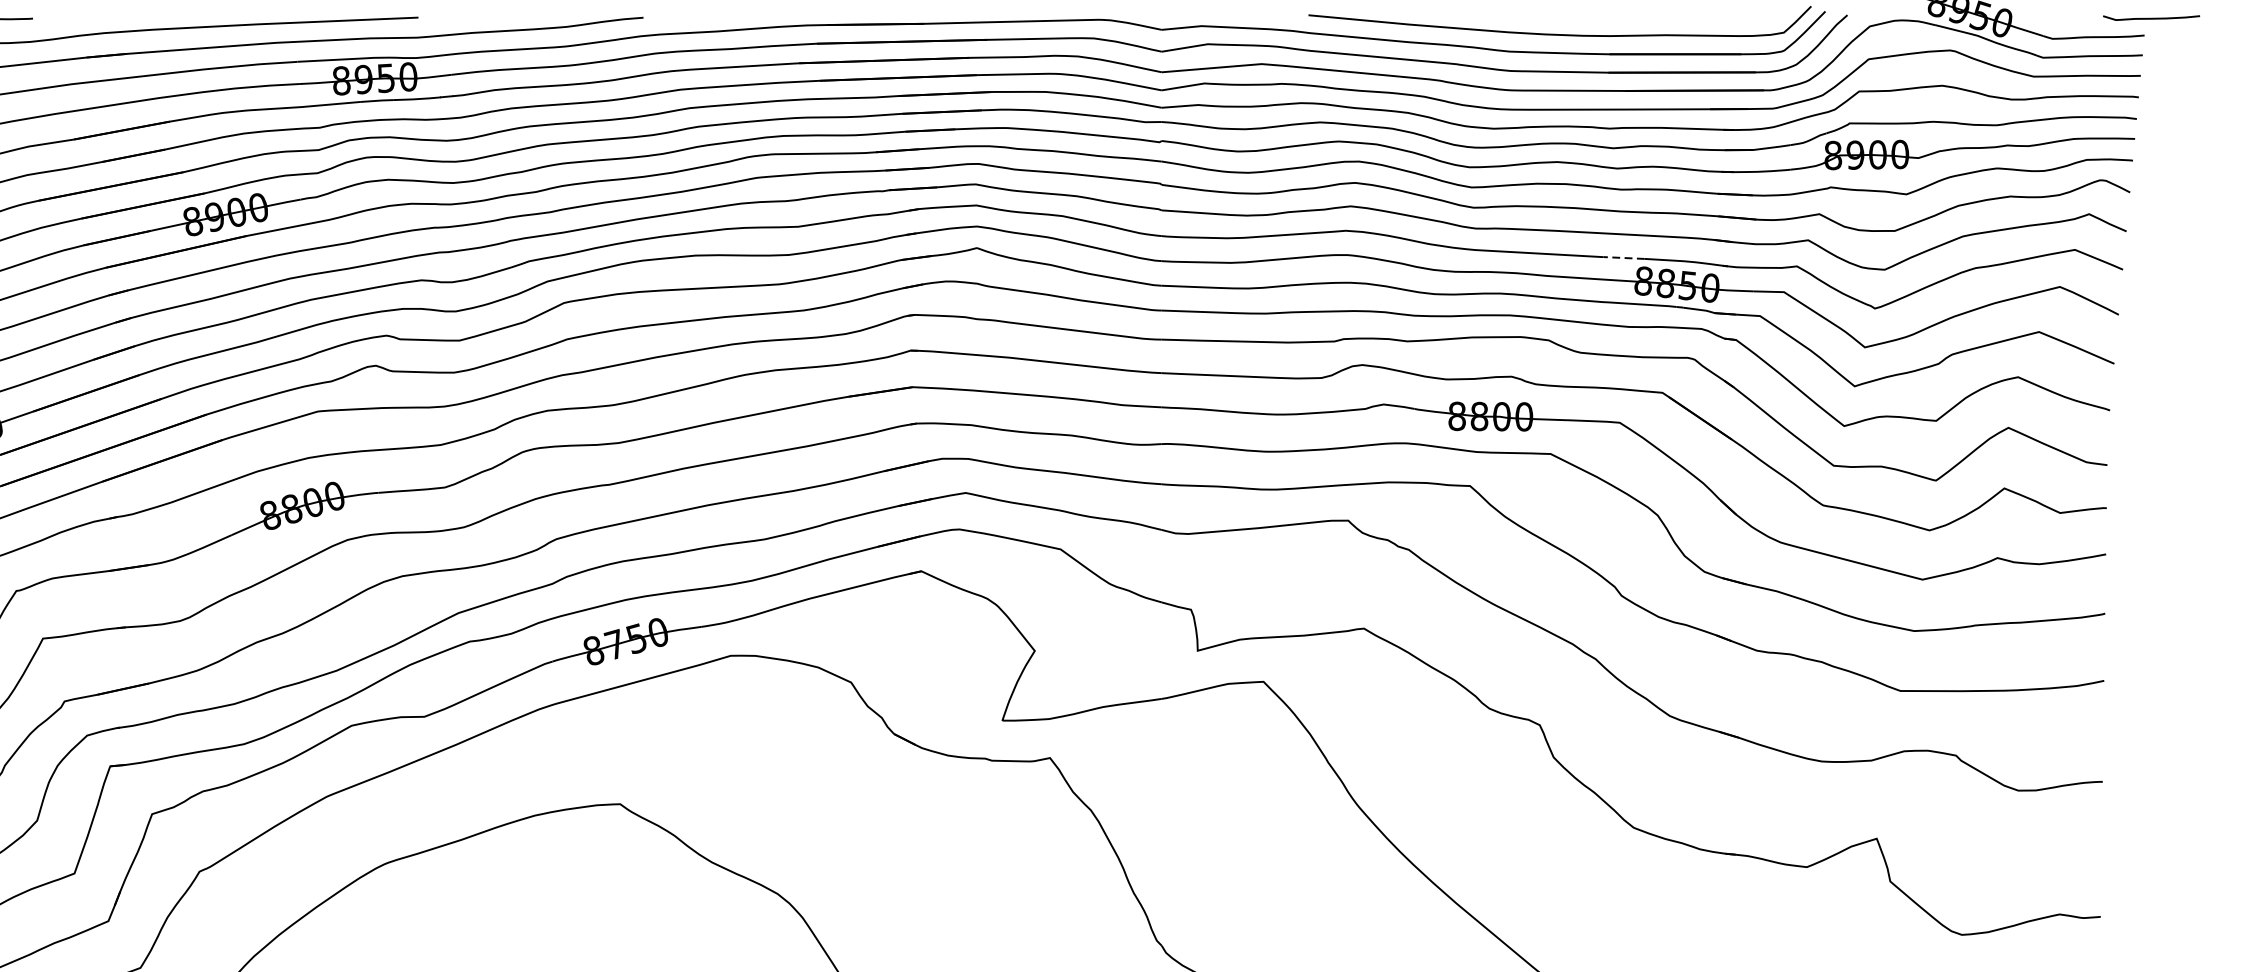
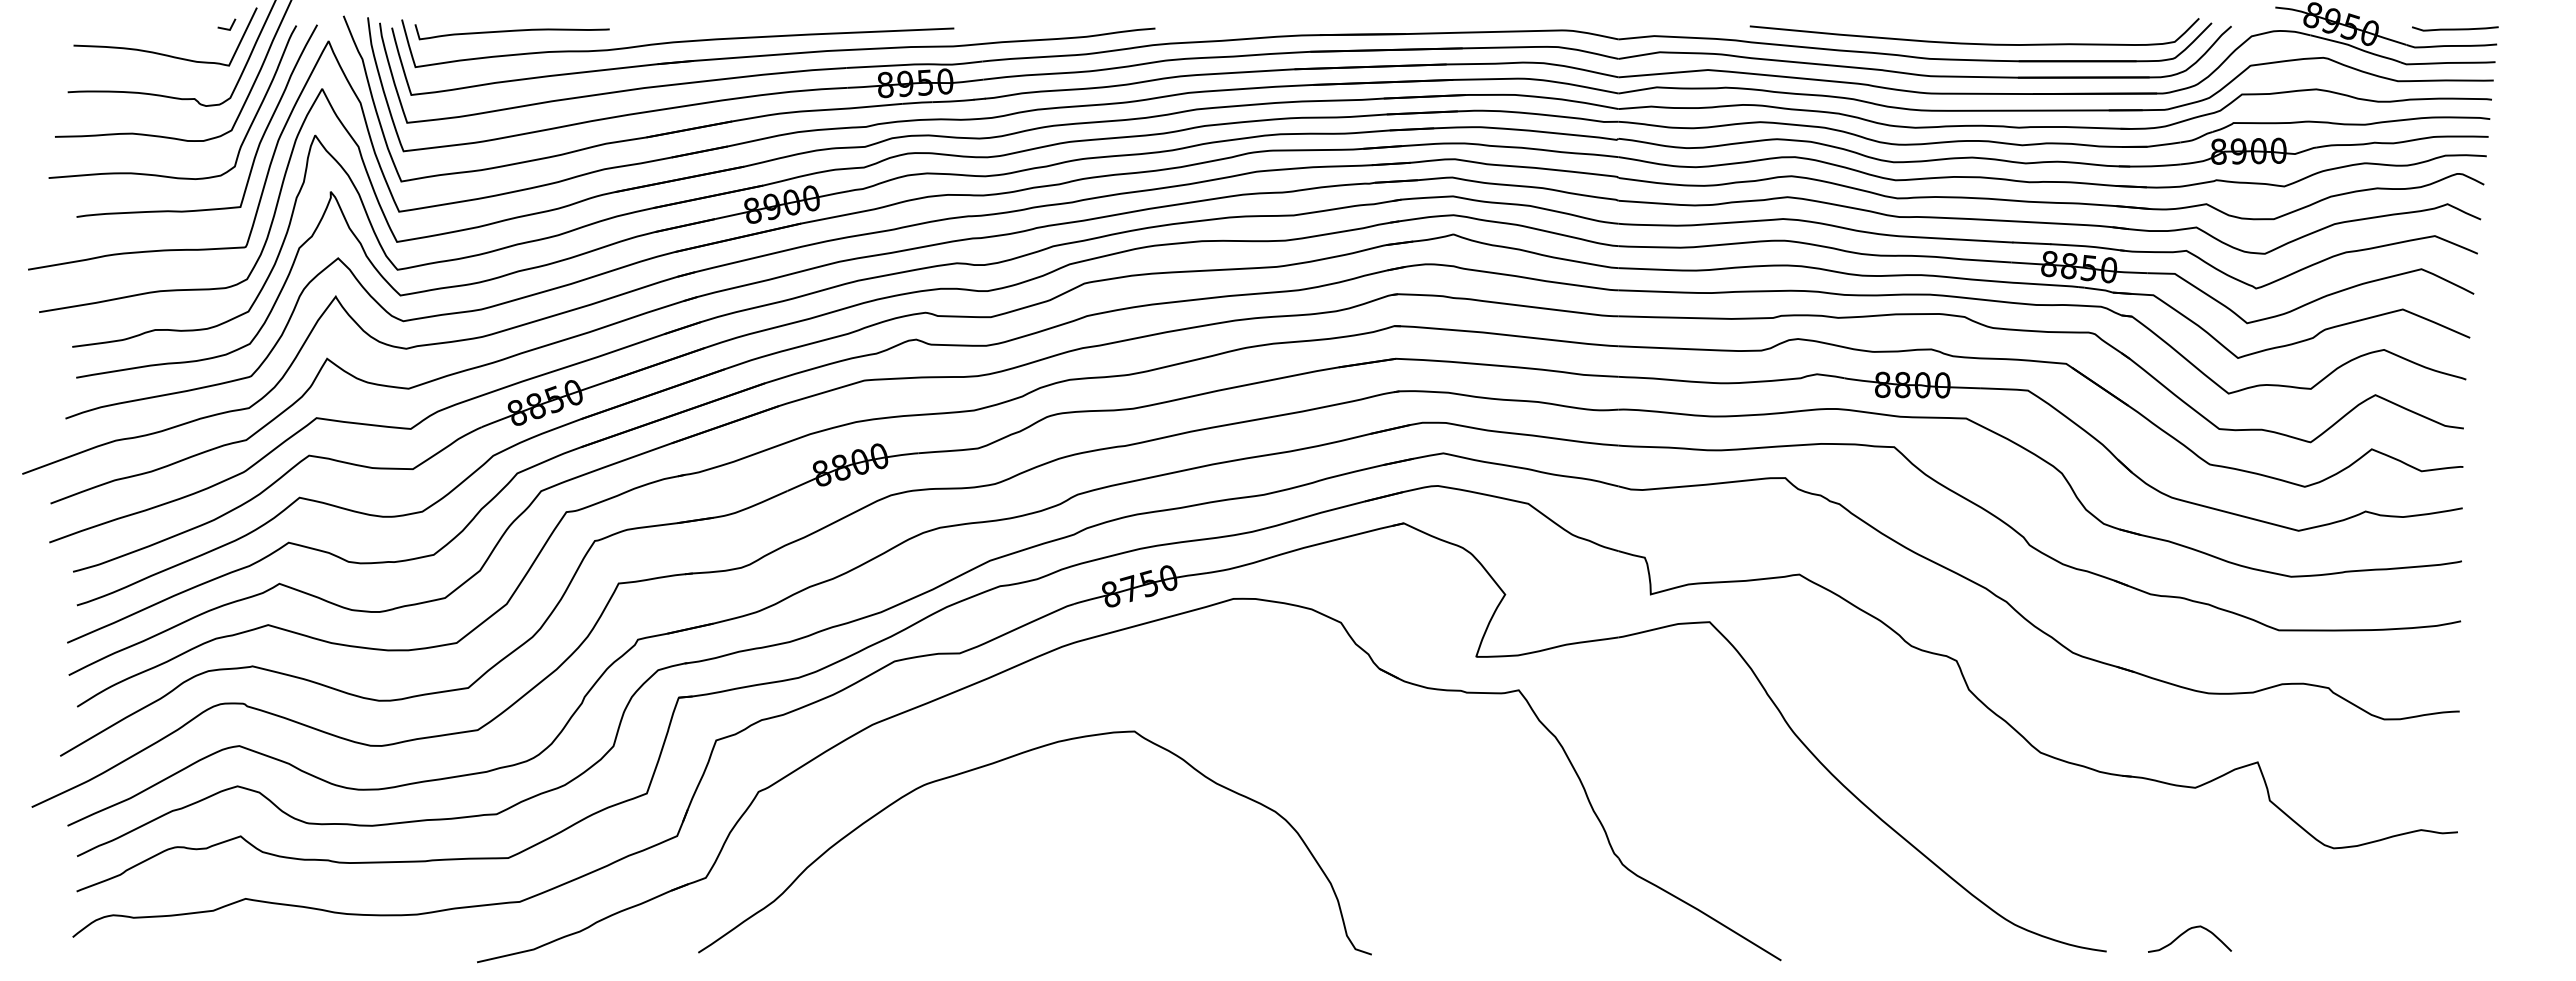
curve: (2151, 17) -> (2455, 28), moved
line: (1623, 258) -> (2031, 243), dashed -> solid

